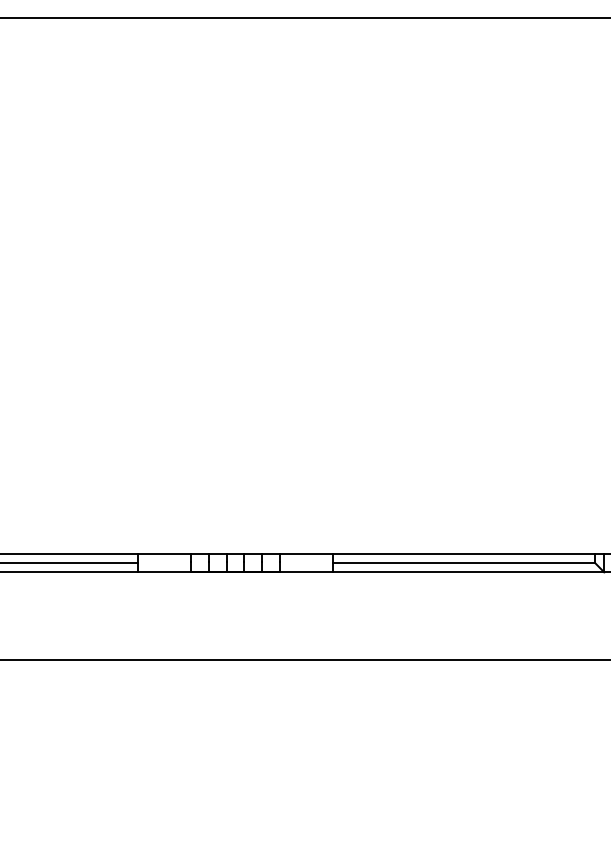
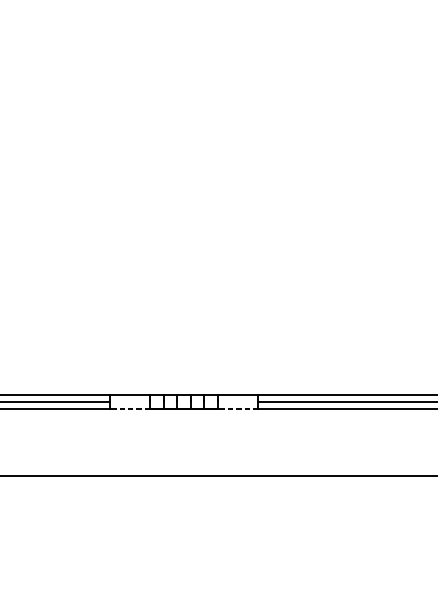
line: (164, 571) -> (129, 408), solid -> dashed
line: (306, 571) -> (238, 408), solid -> dashed

